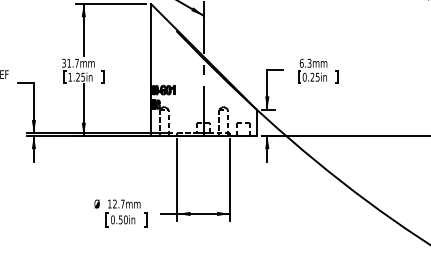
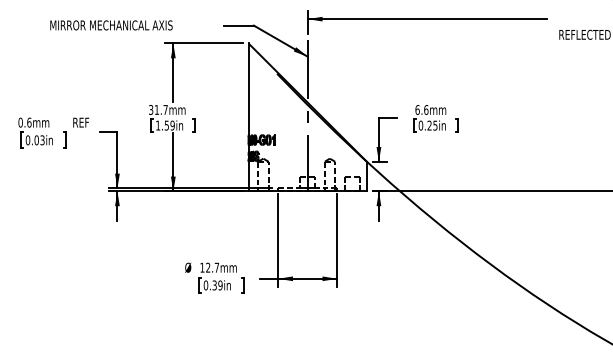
text: (309, 62) -> (426, 109), 6.3mm -> 6.6mm
text: (80, 77) -> (169, 125), 1.25in -> 1.59in
text: (123, 219) -> (217, 285), 0.50in -> 0.39in

